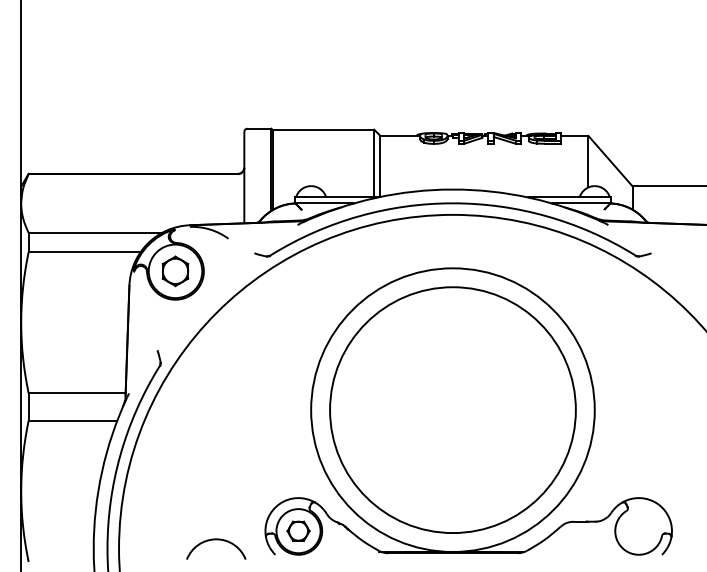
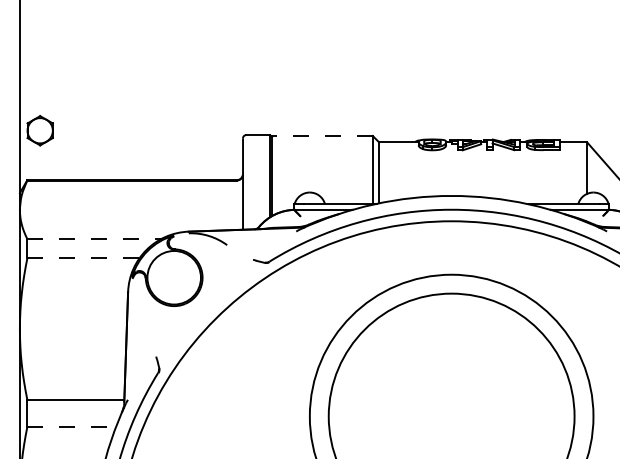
line: (323, 129) -> (322, 135), solid -> dashed
line: (95, 232) -> (94, 238), solid -> dashed
line: (84, 251) -> (83, 257), solid -> dashed
part: (175, 271) -> (40, 130), moved
line: (73, 420) -> (72, 426), solid -> dashed

